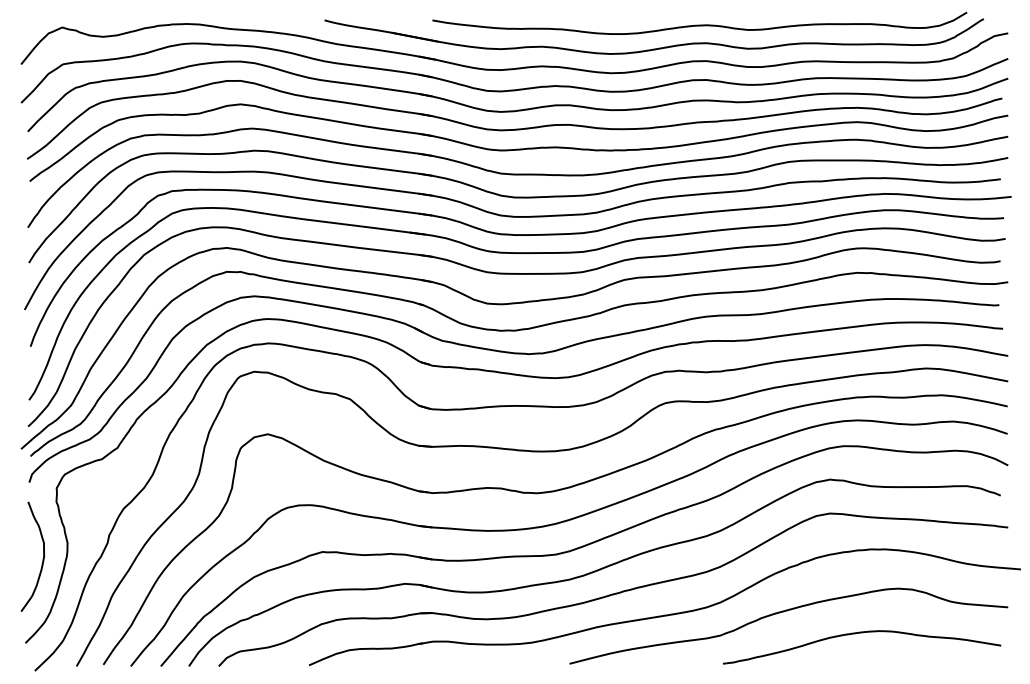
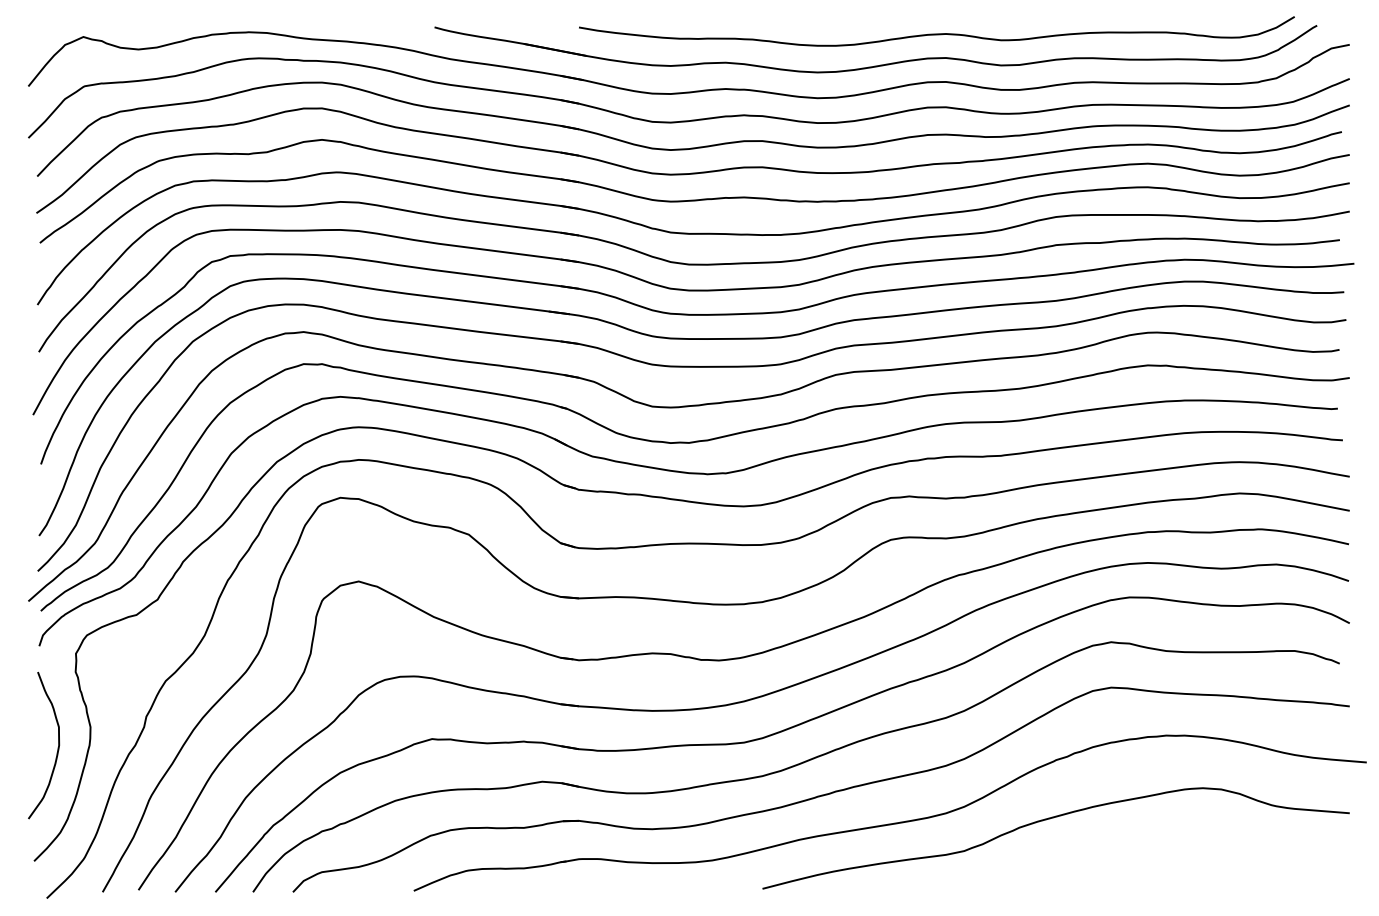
curve: (859, 633) -> (1150, 848), removed

